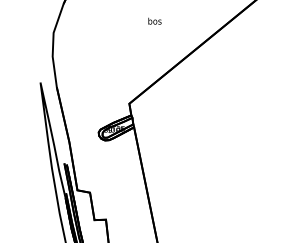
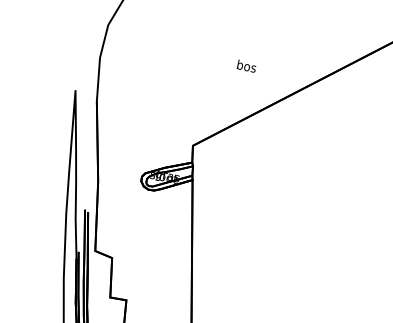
text: (154, 20) -> (246, 65), moved

